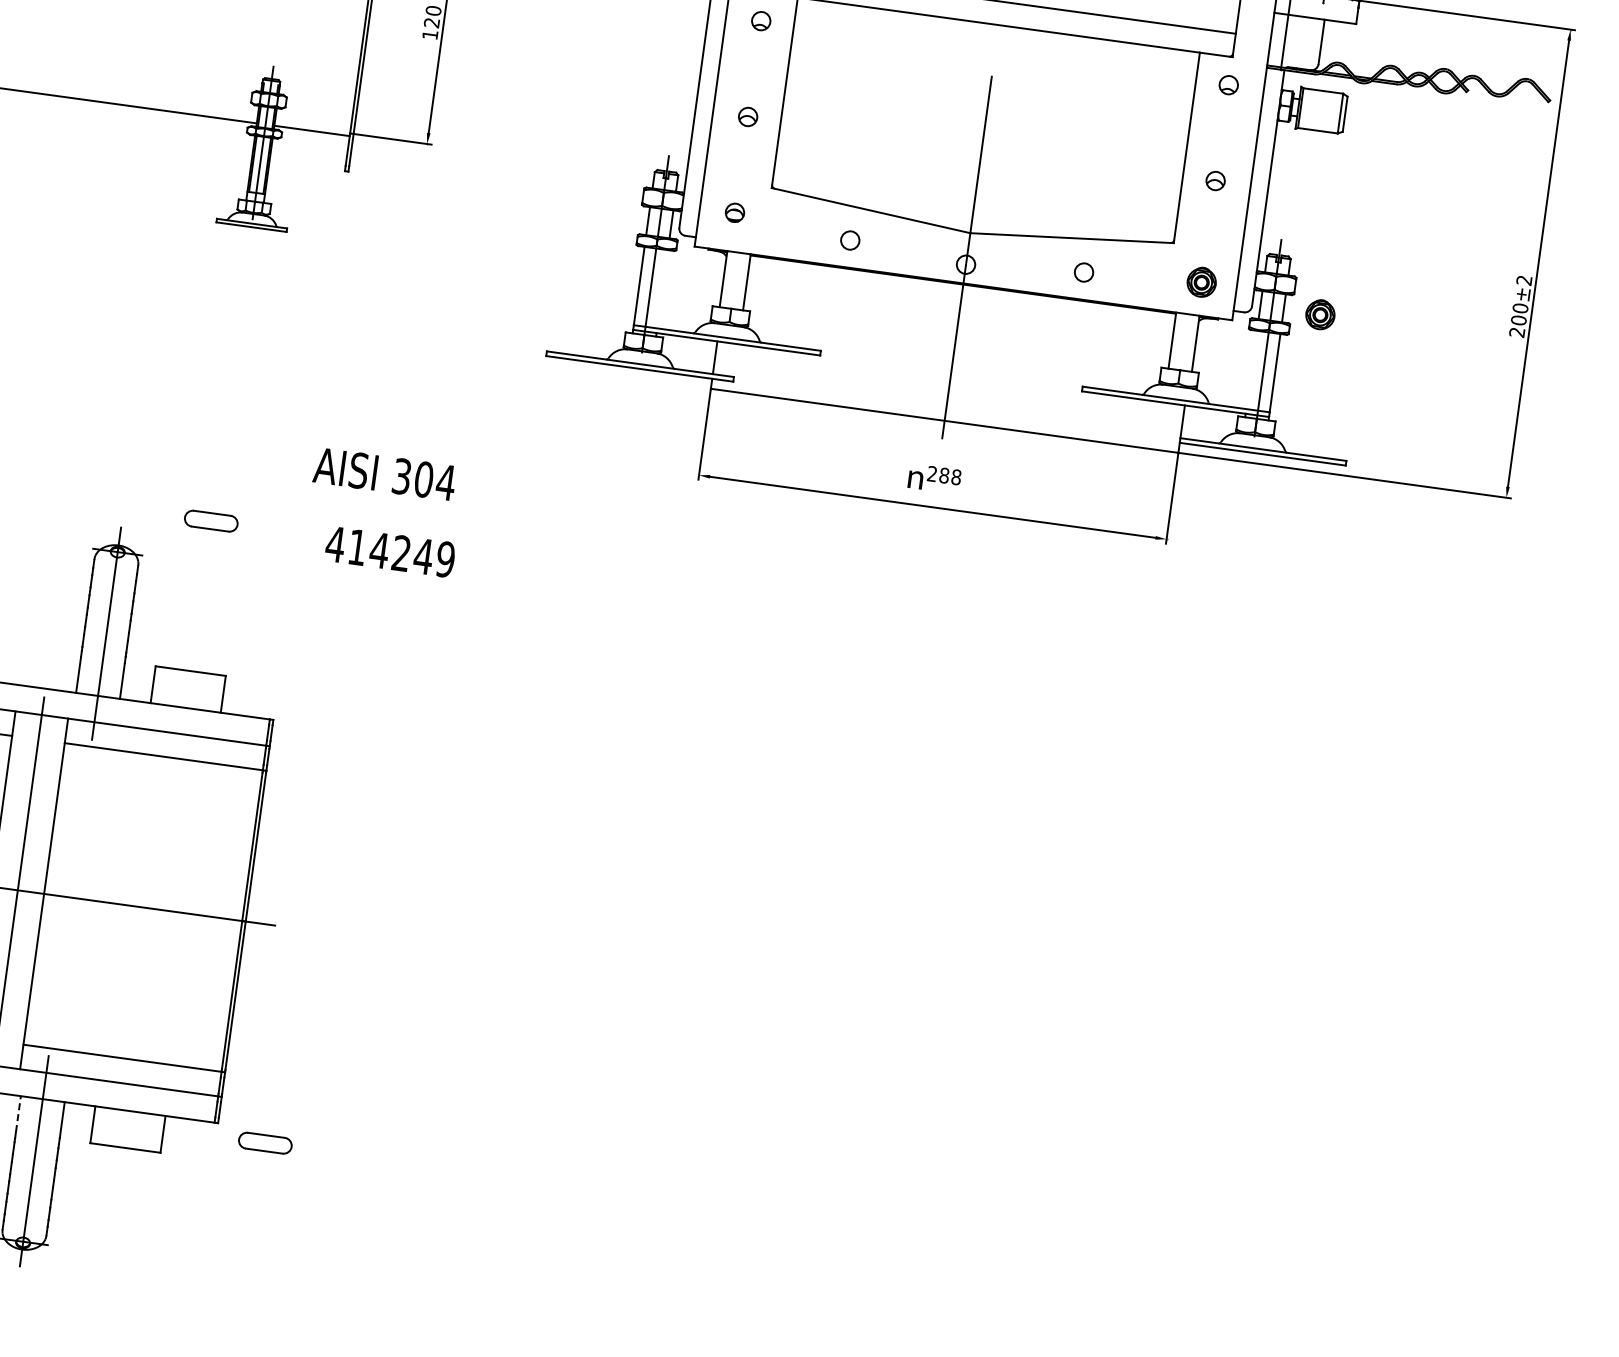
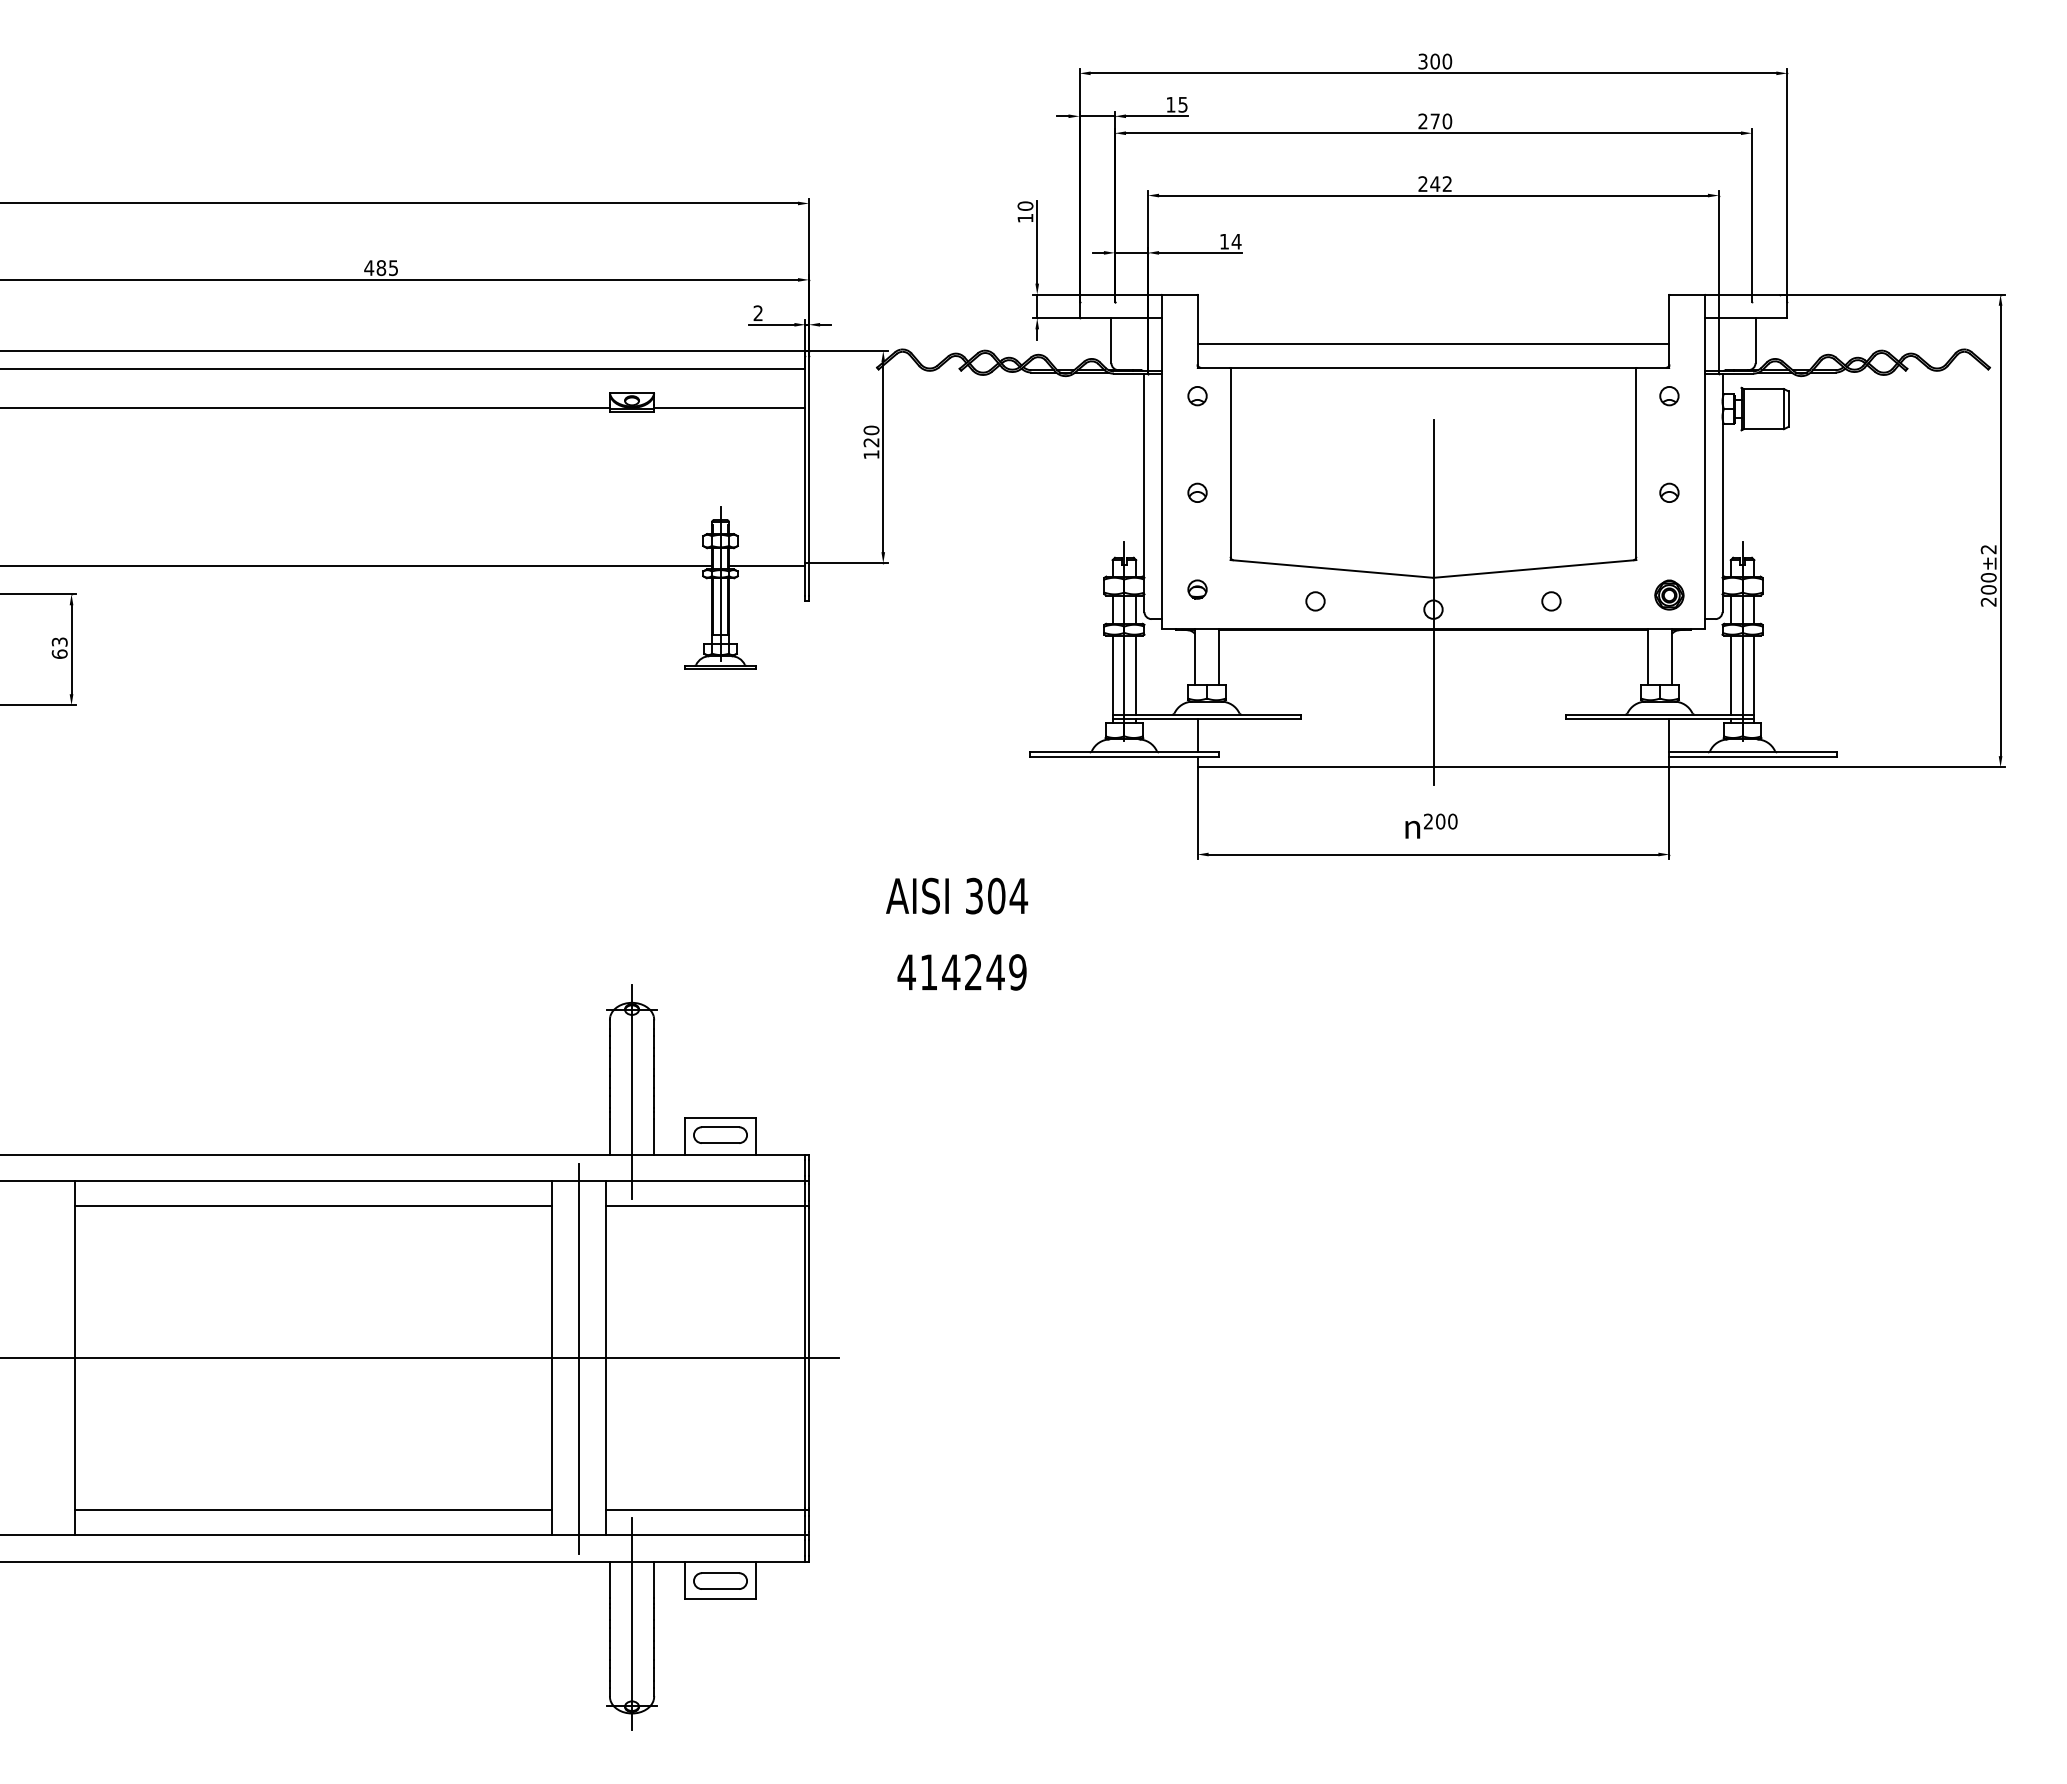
line: (663, 288) -> (1136, 674), added
part: (1320, 314) -> (1791, 610), removed
line: (1251, 369) -> (1730, 674), added
text: (385, 473) -> (957, 895), moved
text: (950, 476) -> (1446, 821), 288 -> 200
part: (211, 520) -> (720, 1134), moved
text: (389, 552) -> (961, 972), moved
line: (18, 1113) -> (609, 1579), dashed -> solid
part: (265, 1142) -> (720, 1580), moved

